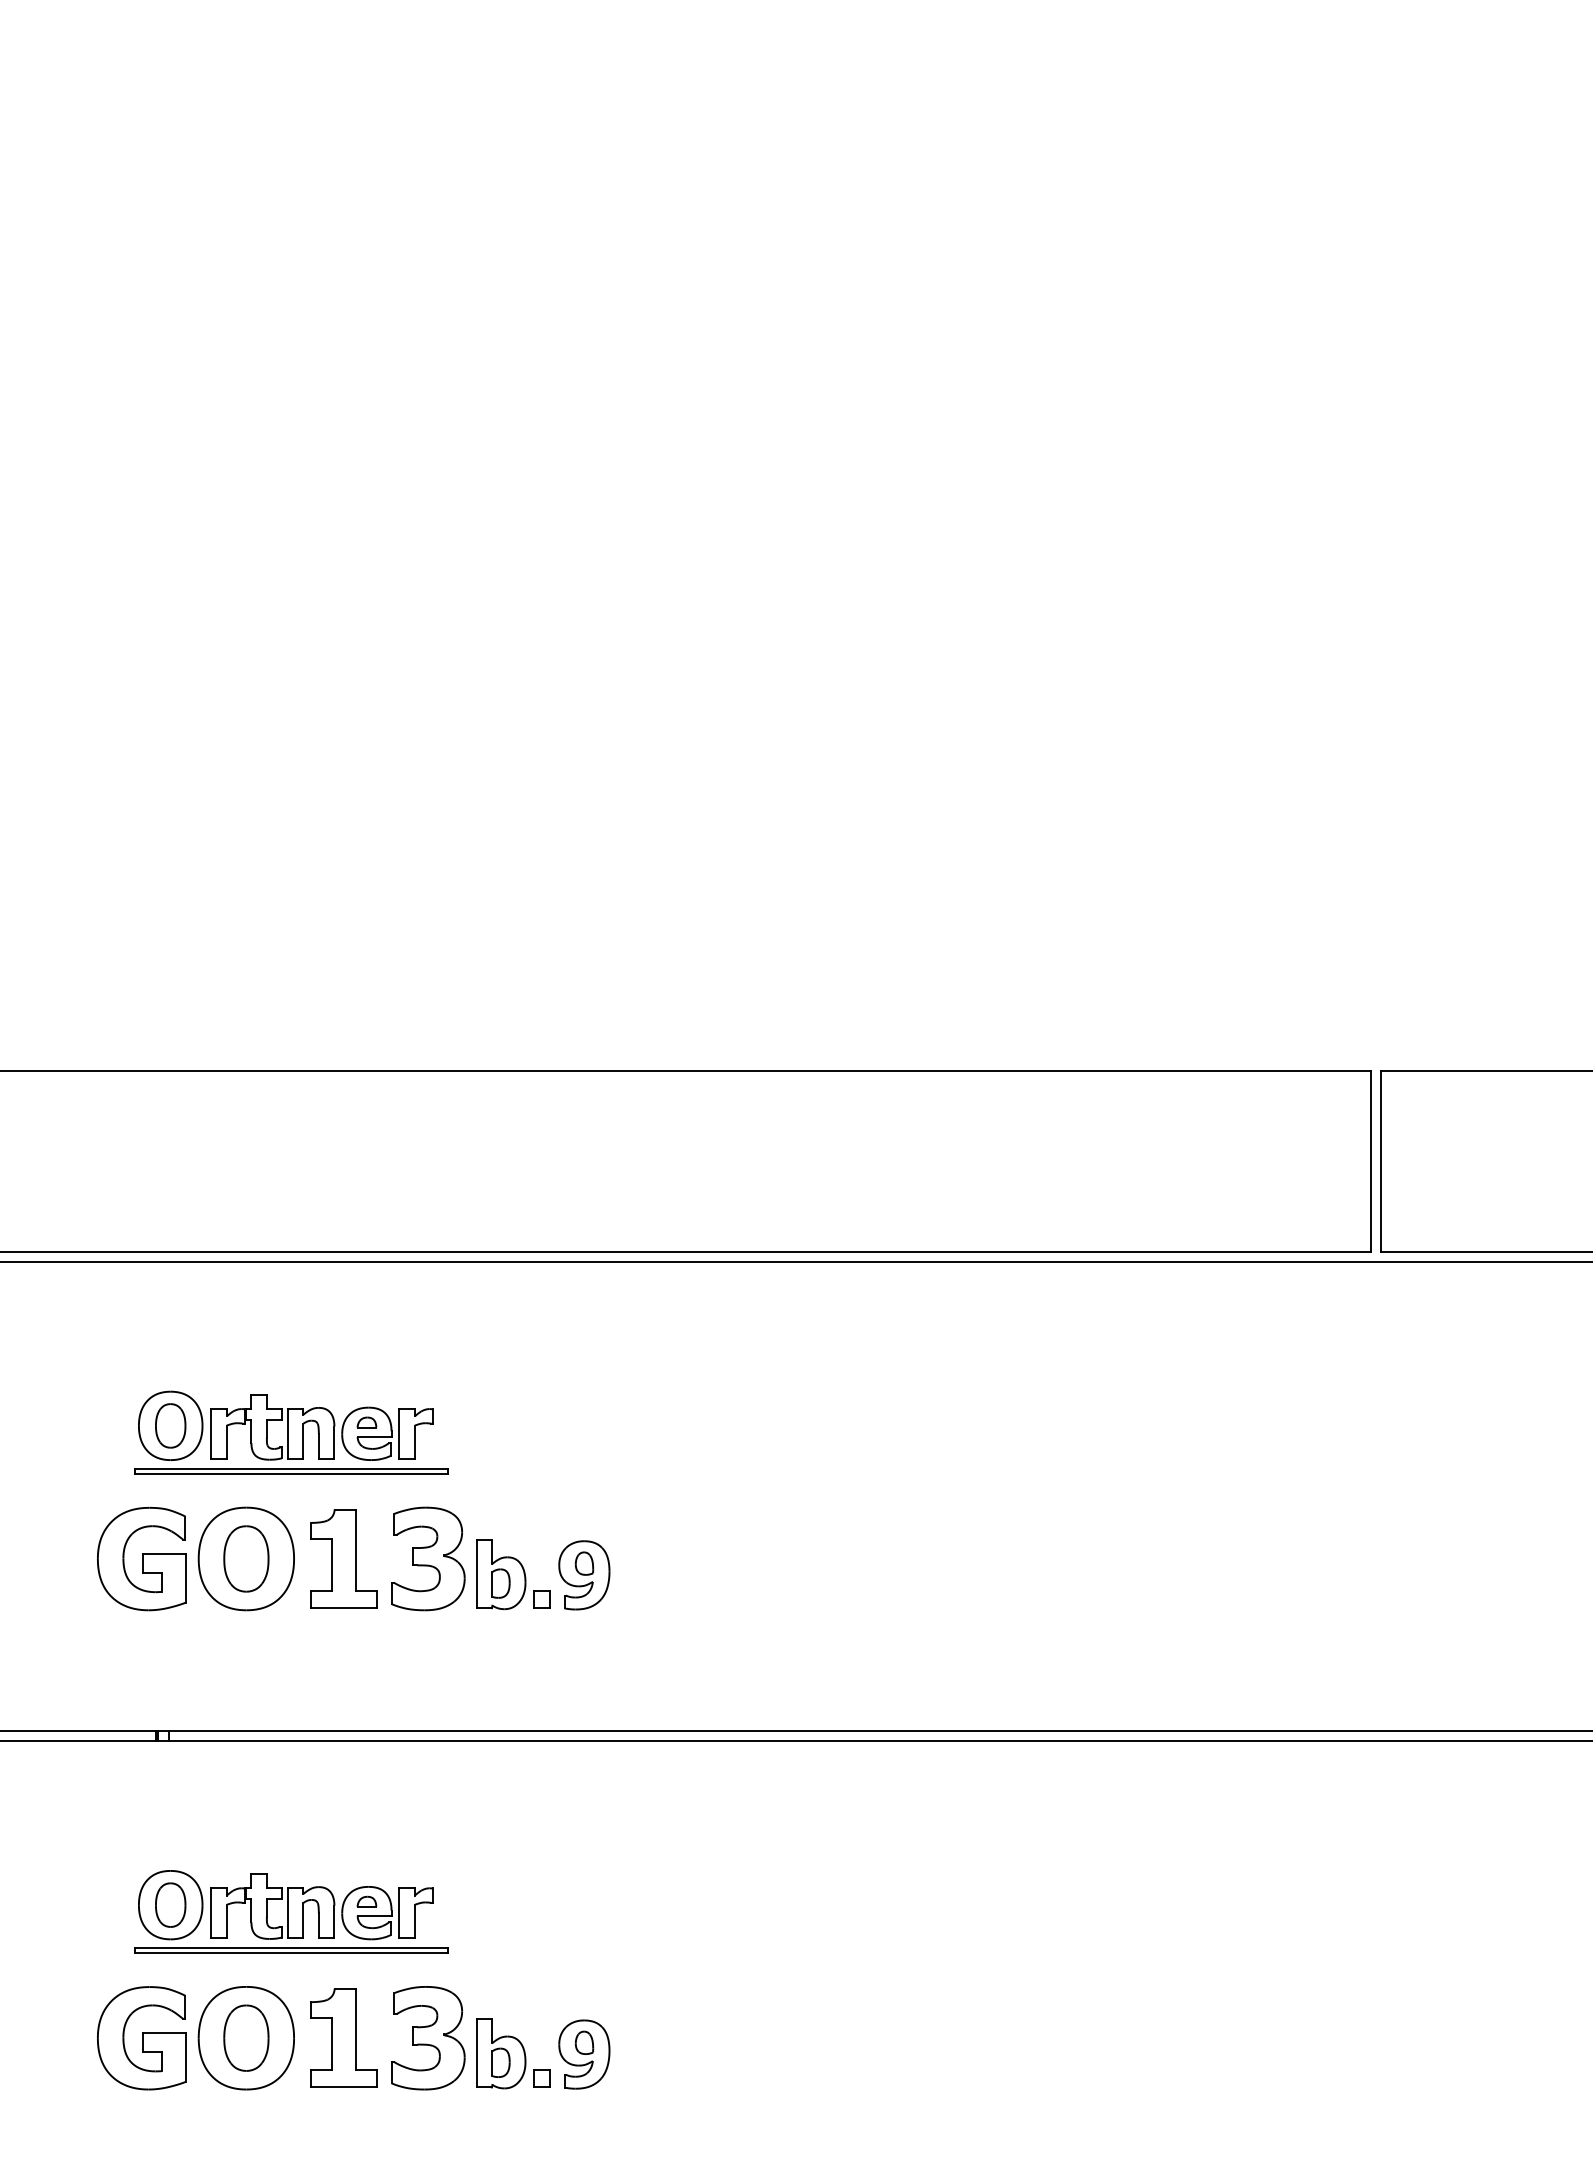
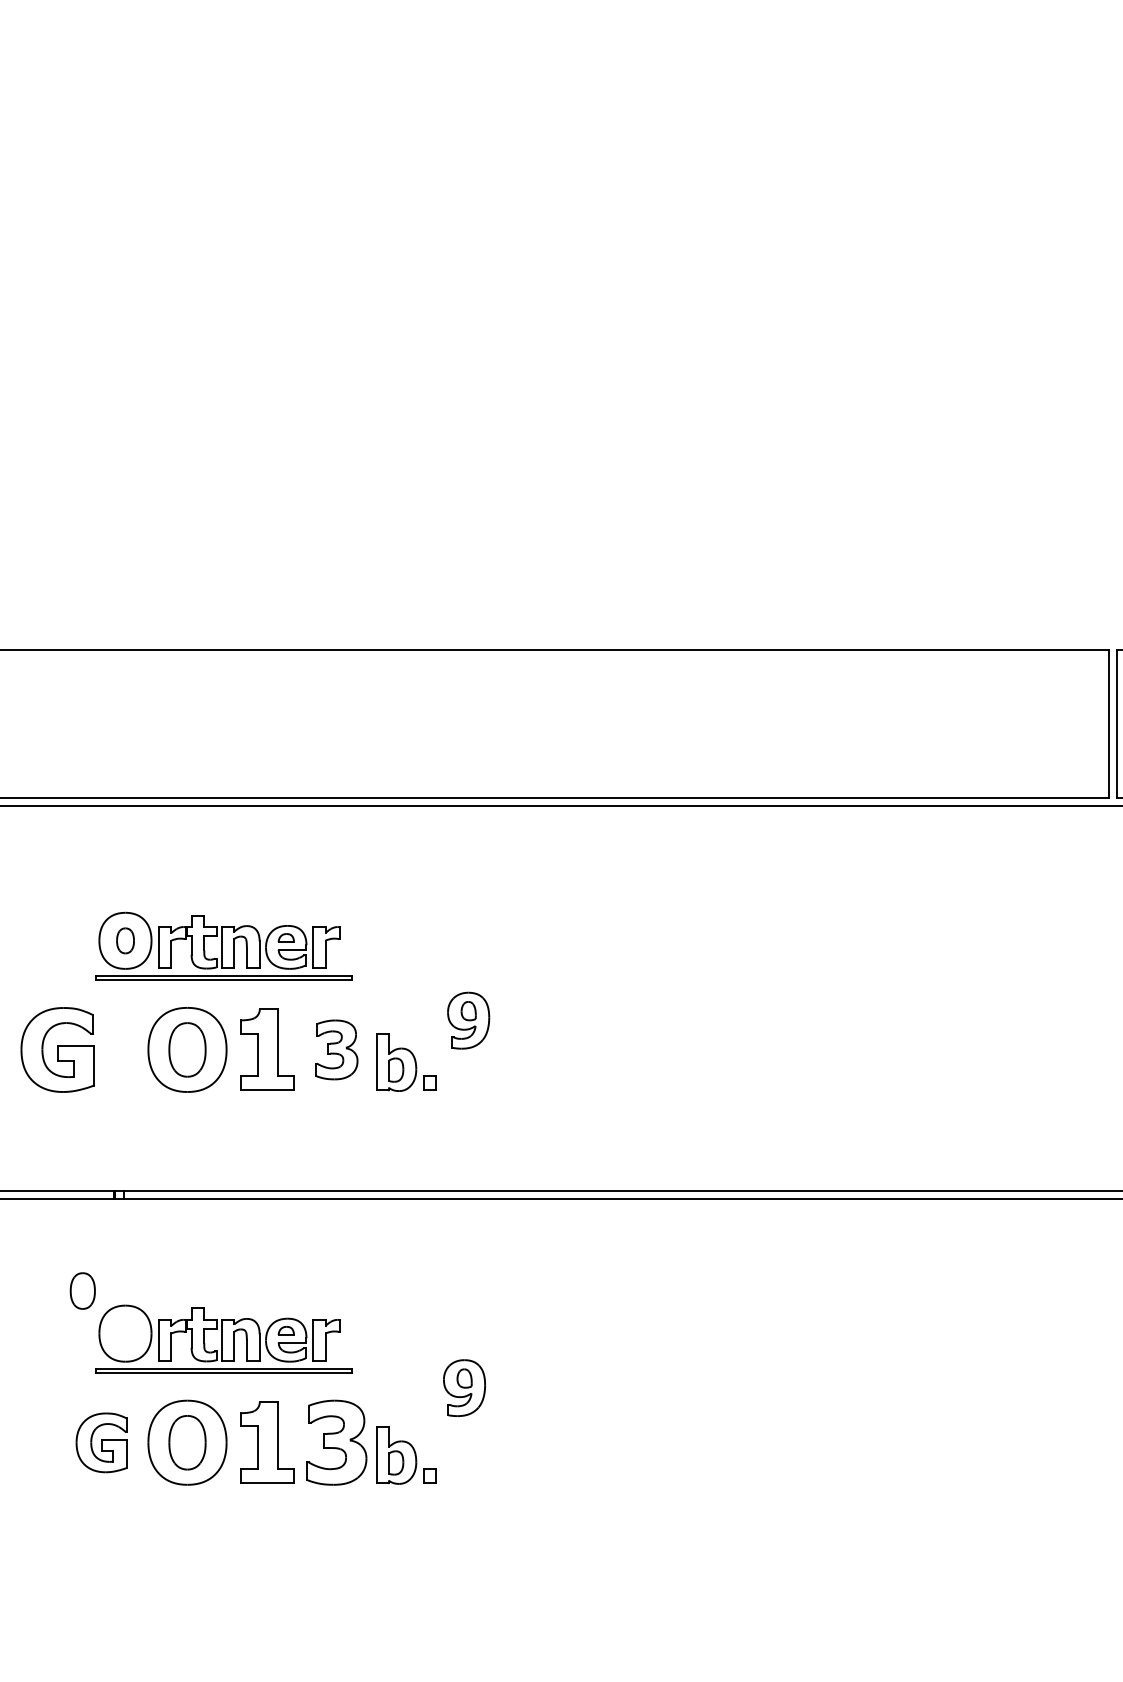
part: (170, 1425) -> (125, 940), size x0.7
part: (428, 1558) -> (336, 1049), size x0.7
part: (141, 1559) -> (57, 1050), moved
part: (584, 1575) -> (468, 1020), moved
part: (170, 1904) -> (82, 1290), moved
part: (141, 2038) -> (101, 1442), size x0.7
part: (584, 2054) -> (464, 1388), moved

